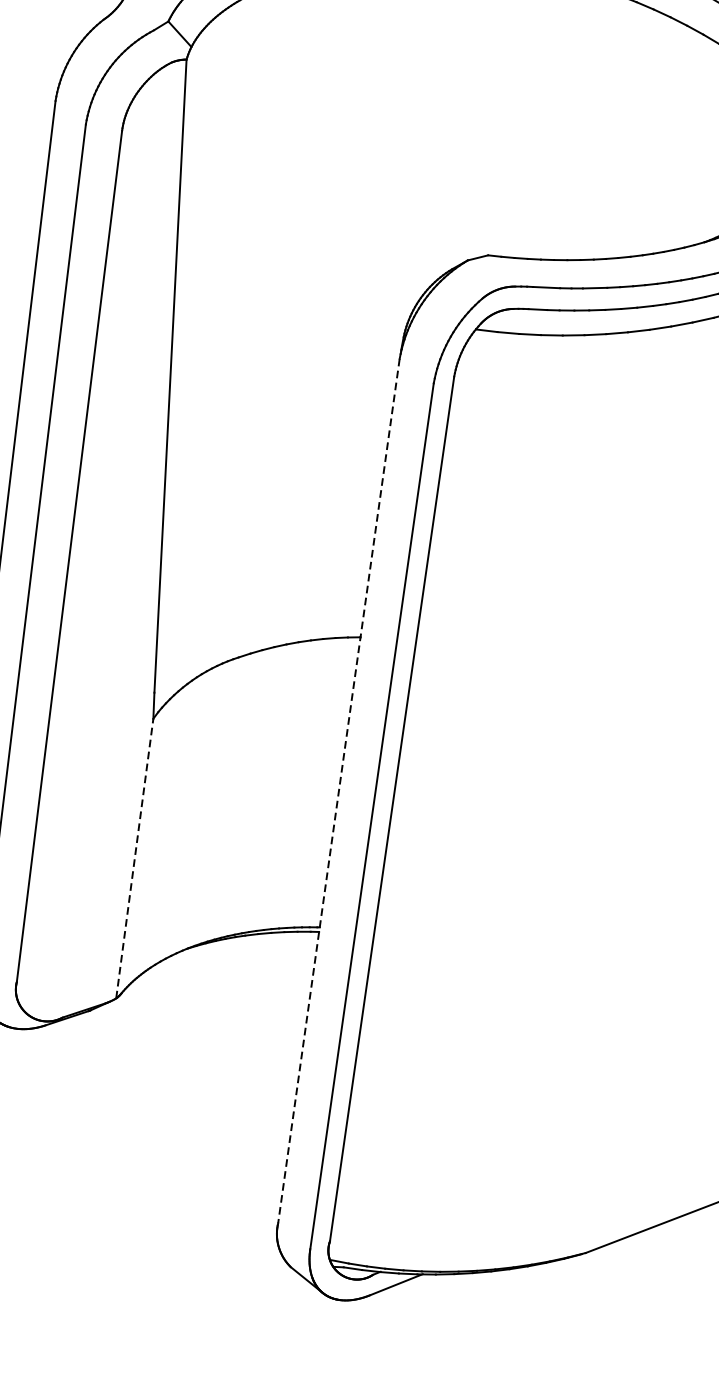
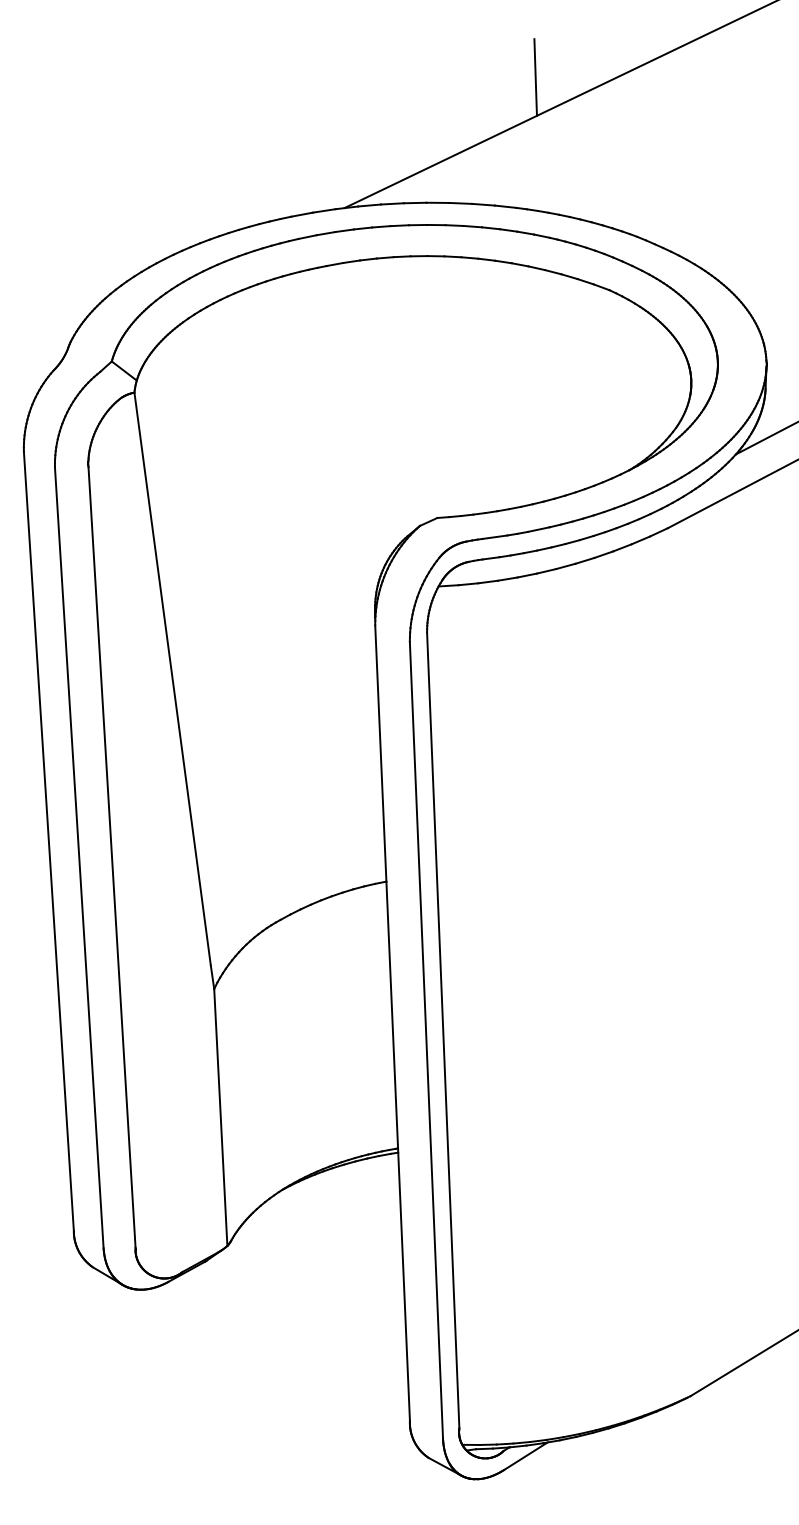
line: (338, 791) -> (392, 1023), dashed -> solid
line: (134, 858) -> (220, 1117), dashed -> solid

